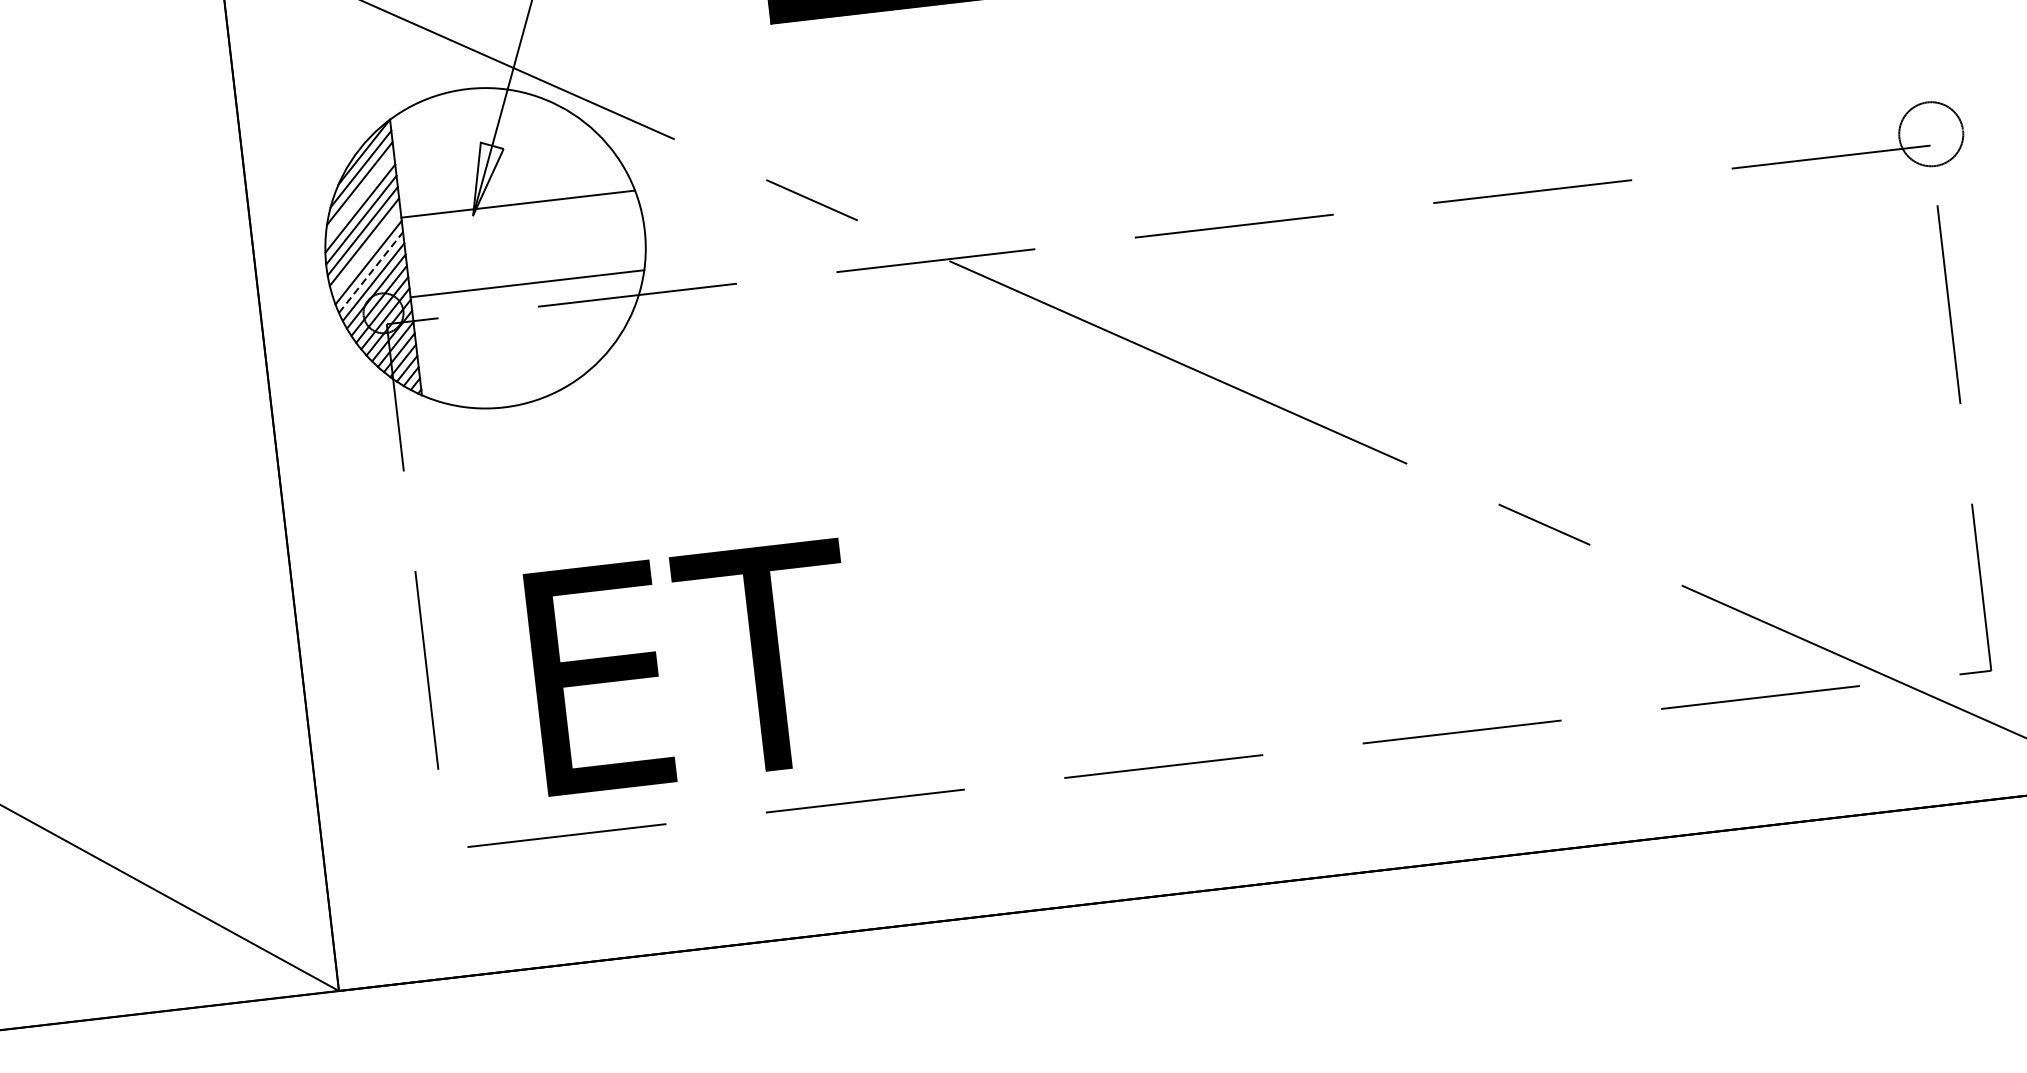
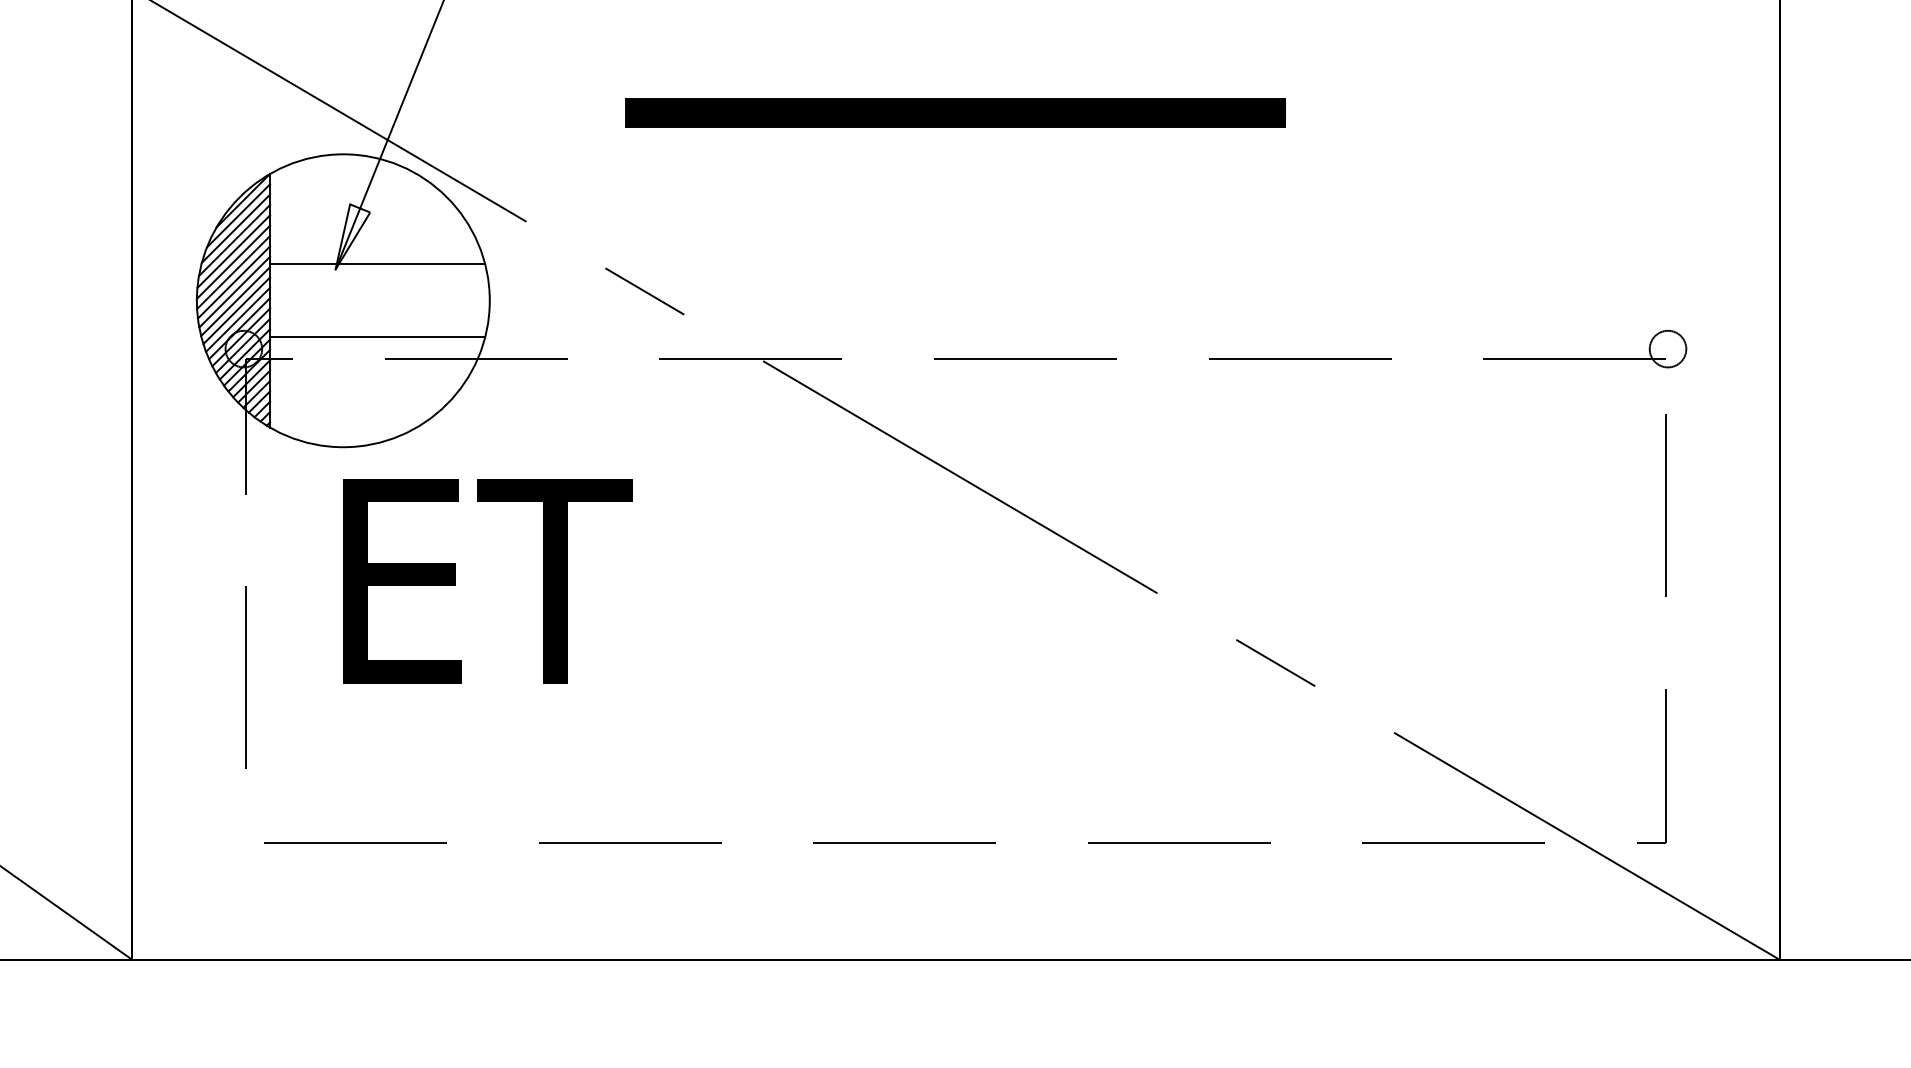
circle: (1930, 133) -> (1667, 348), size x0.62
line: (359, 196) -> (234, 240), added
line: (366, 251) -> (234, 291), added
line: (371, 272) -> (237, 310), dashed -> solid
text: (692, 667) -> (487, 581), moved

